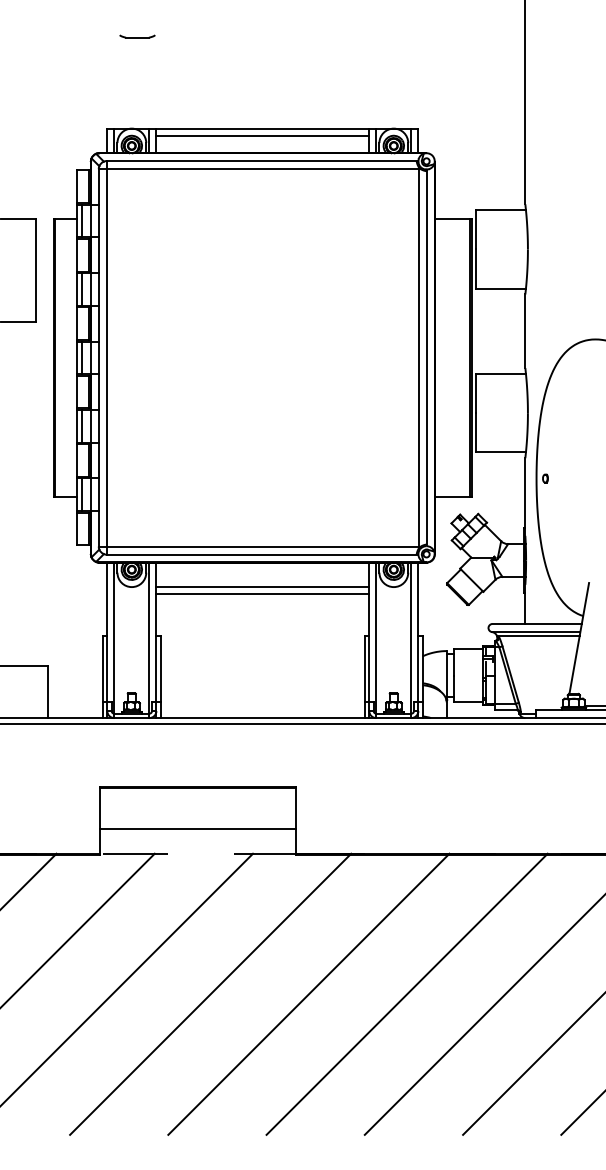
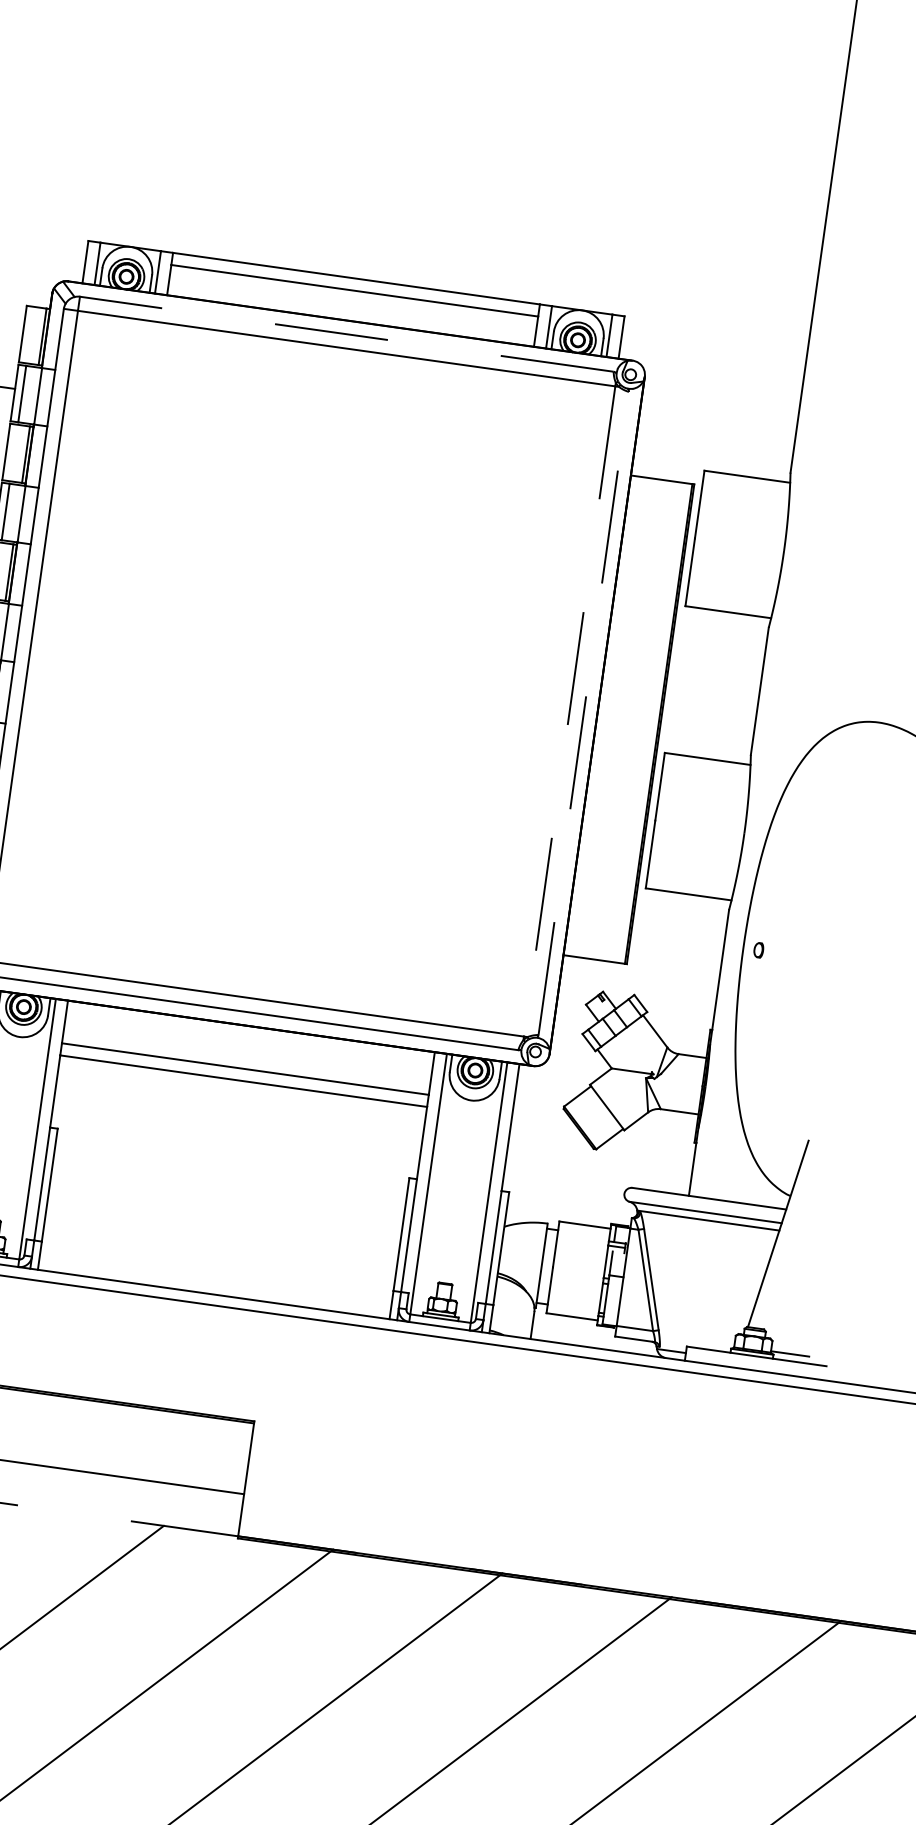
part: (137, 36) -> (162, 89), removed
line: (261, 161) -> (346, 334), solid -> dashed
line: (418, 357) -> (569, 710), solid -> dashed
line: (426, 357) -> (583, 712), solid -> dashed

